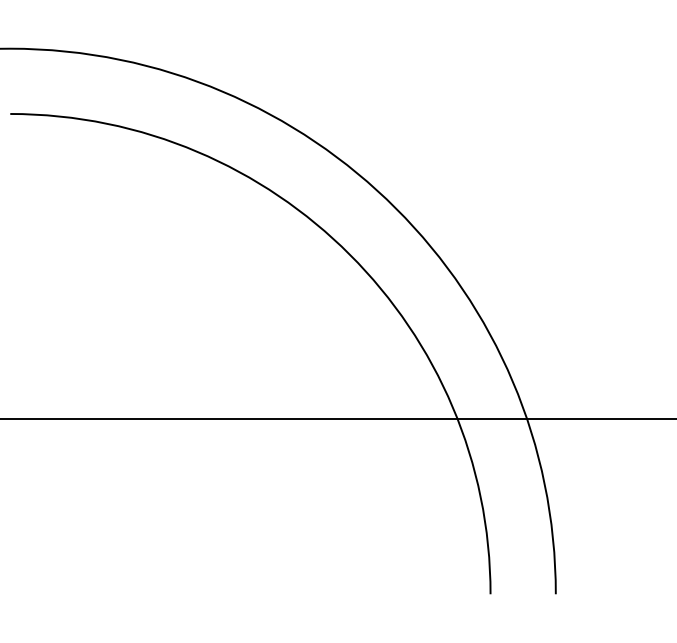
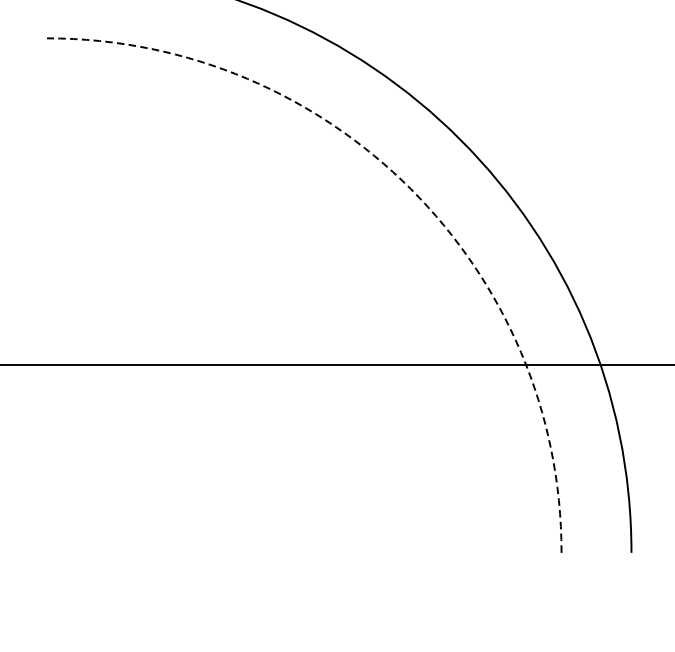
arc: (349, 254) -> (410, 188), solid -> dashed

